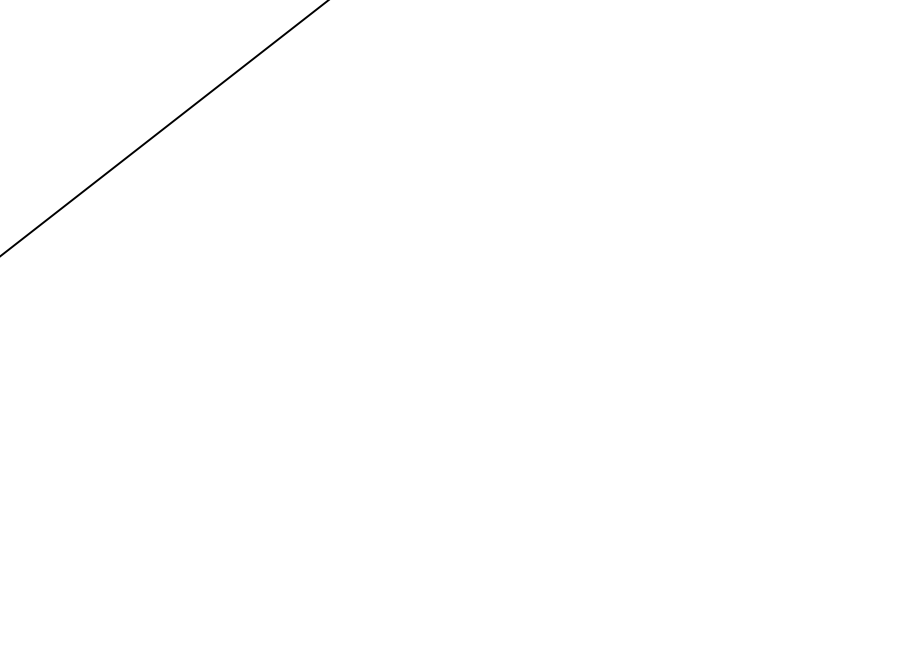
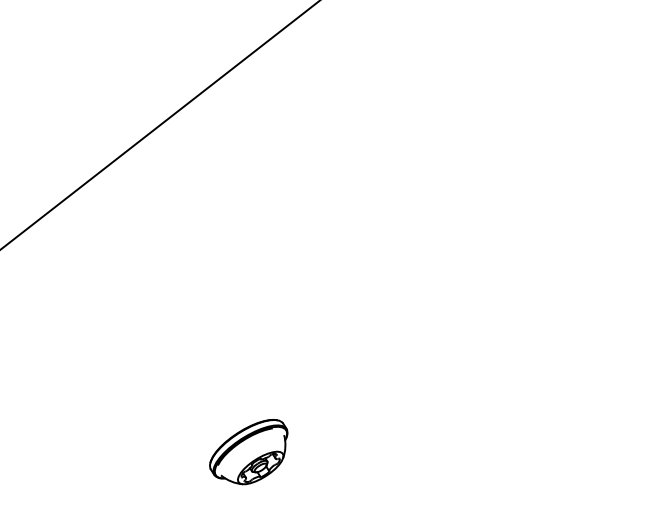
part: (297, 585) -> (248, 452), added

